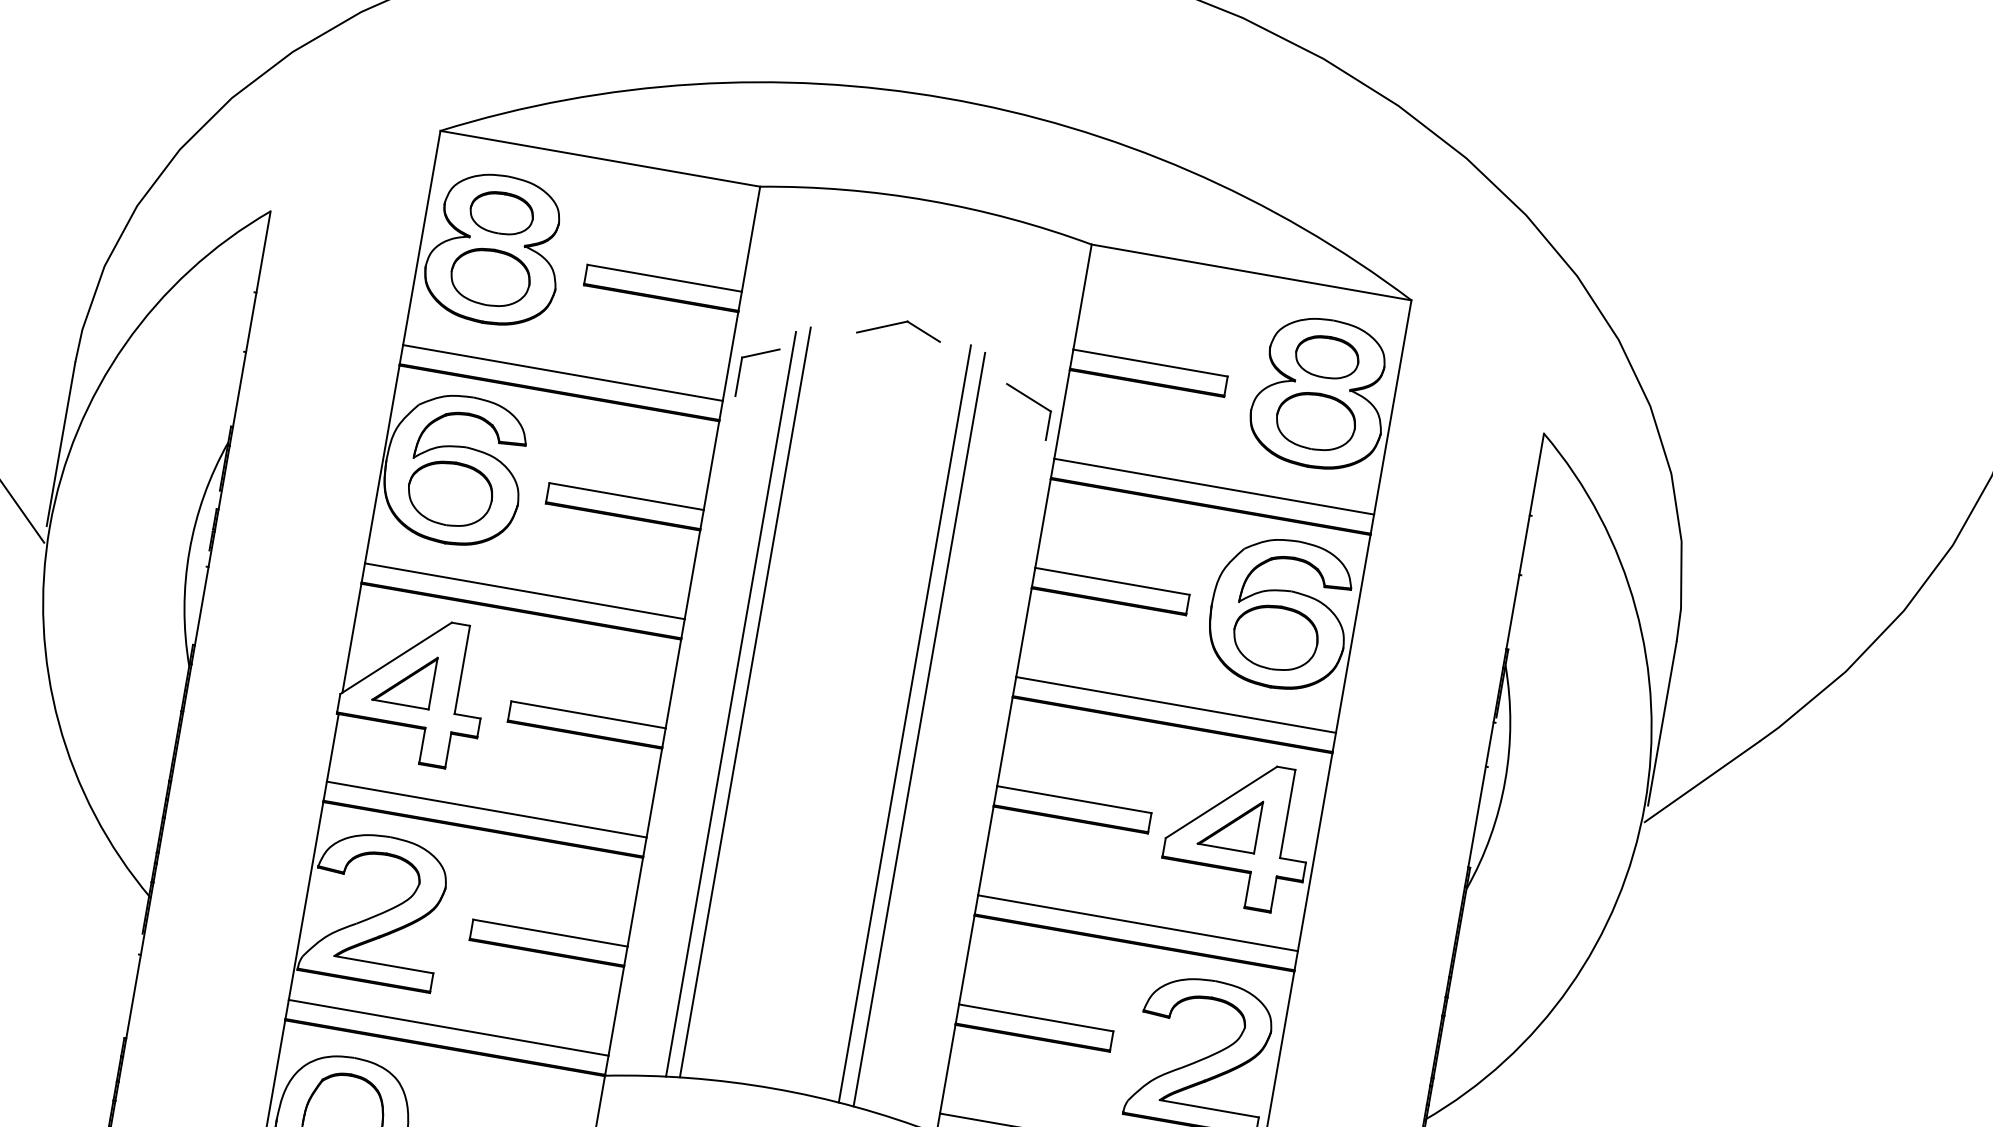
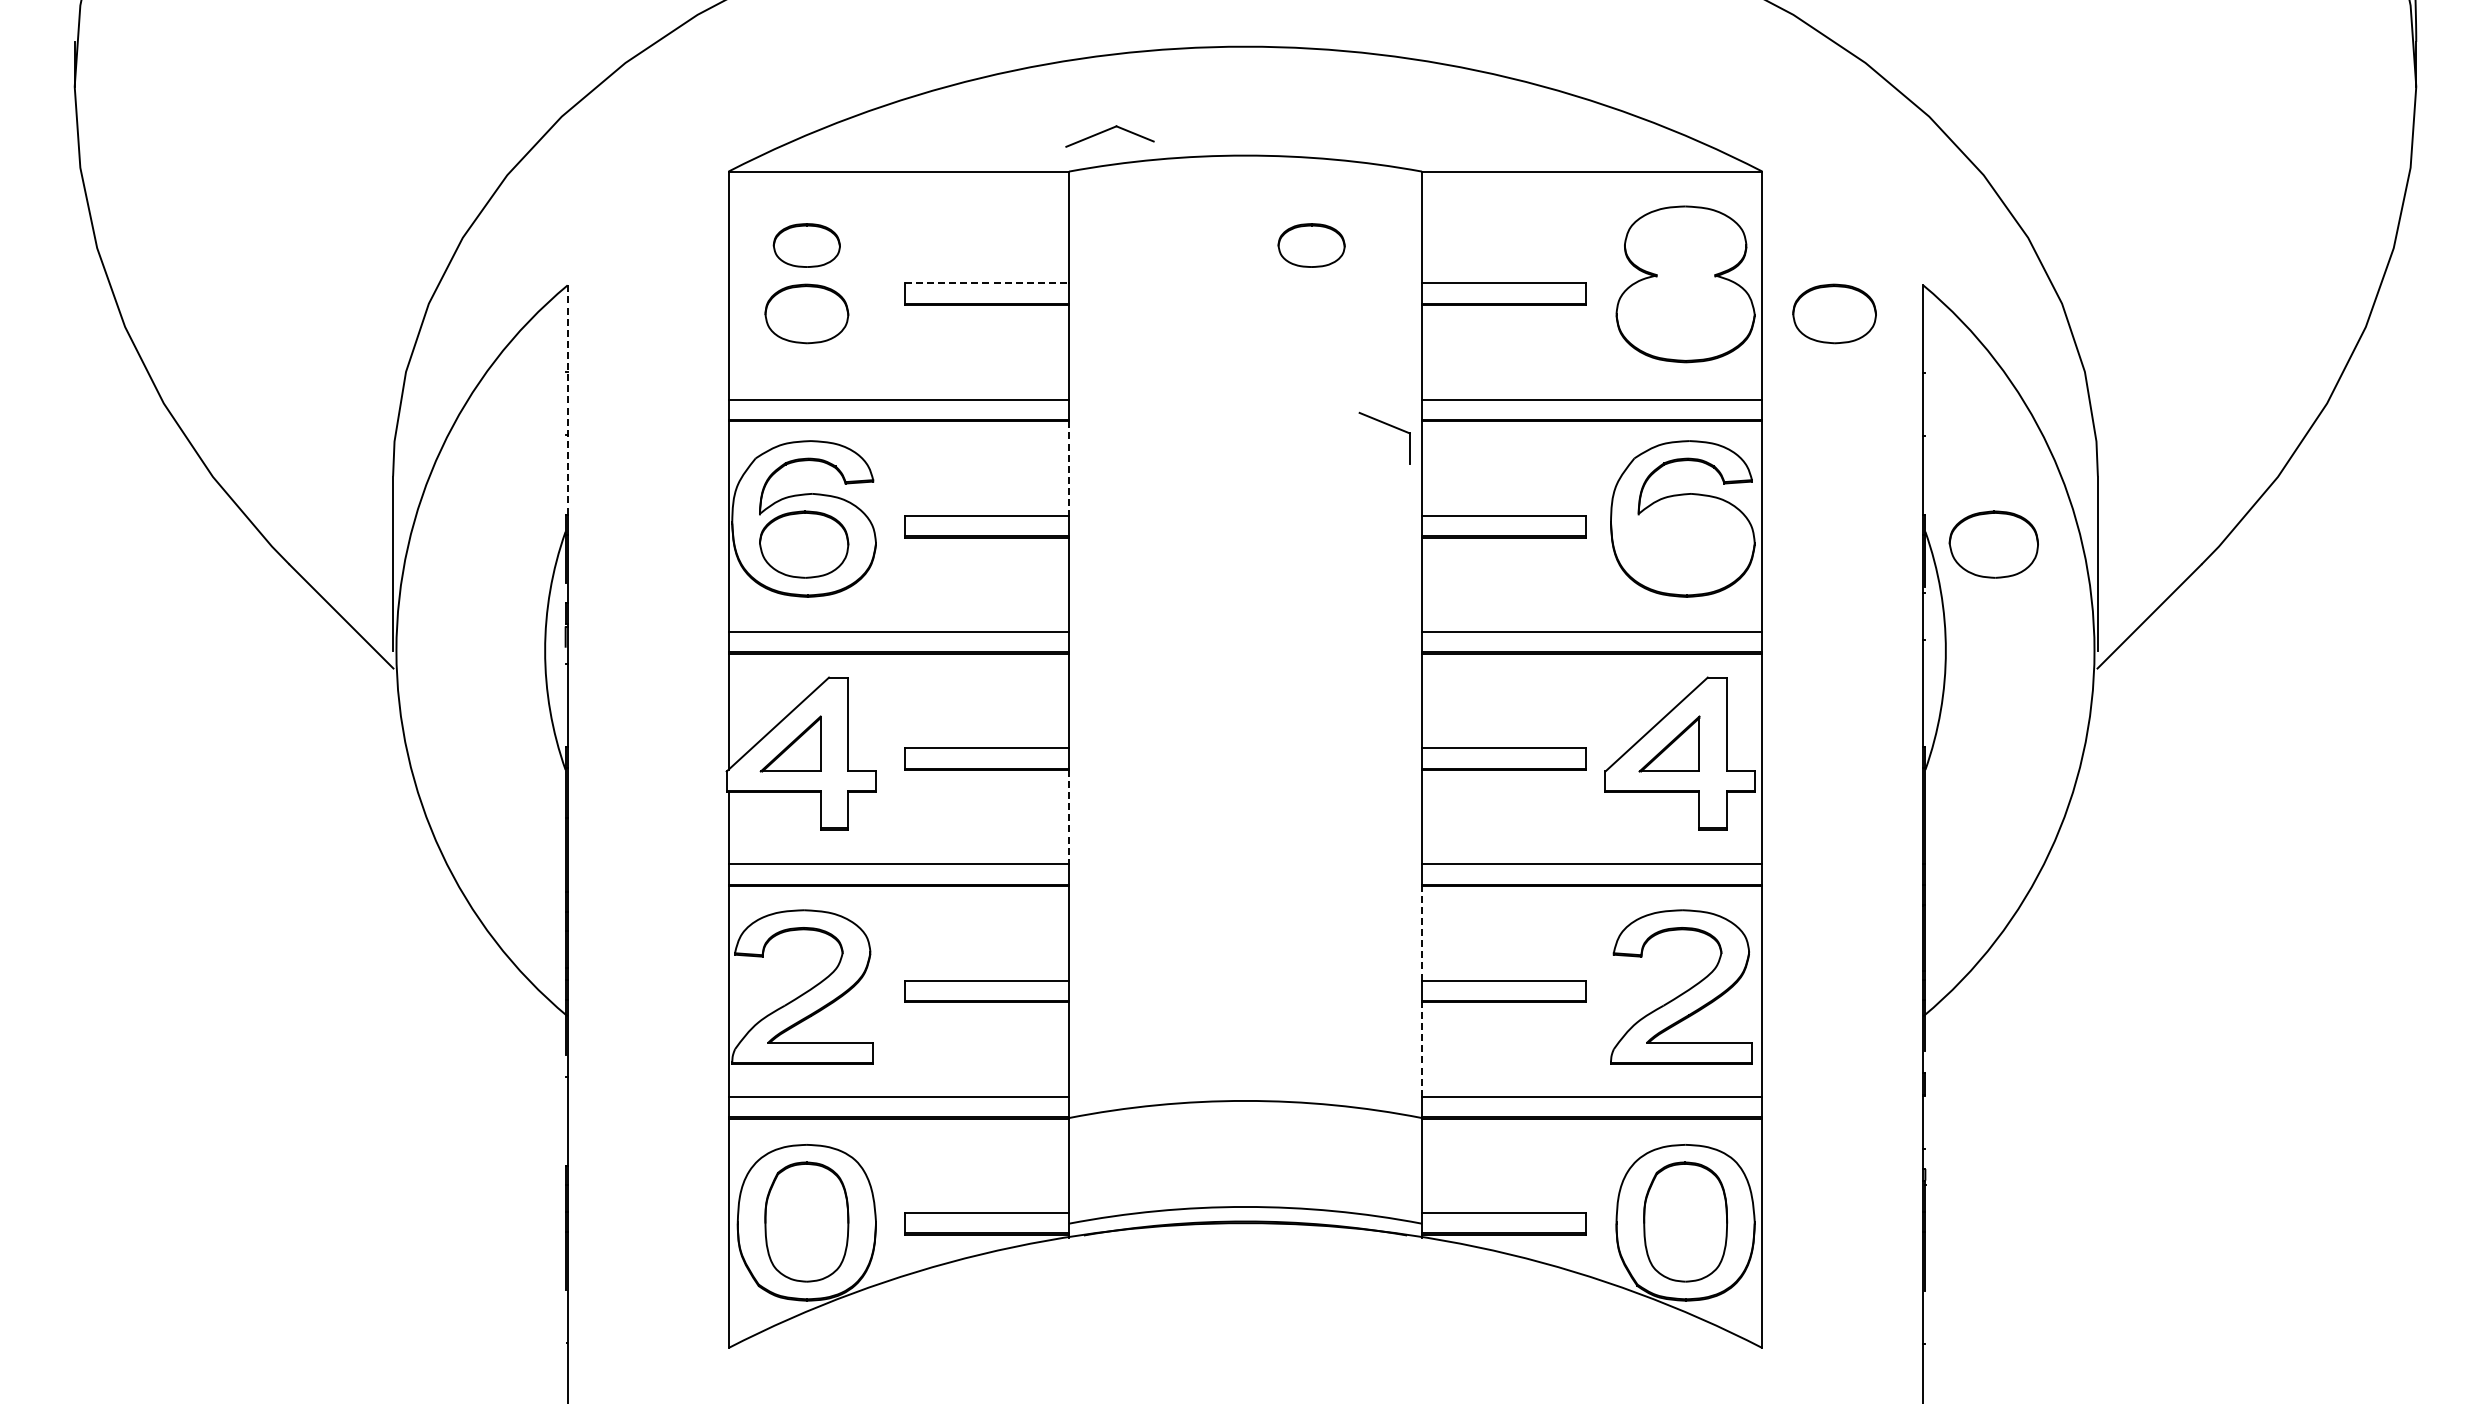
part: (495, 249) -> (806, 284), removed
line: (665, 278) -> (987, 283), solid -> dashed
line: (251, 319) -> (567, 400), solid -> dashed
part: (899, 329) -> (1109, 136), moved
part: (752, 356) -> (1091, 348), removed
part: (1327, 357) -> (1311, 245), moved
part: (1032, 401) -> (1389, 426), moved
part: (1316, 421) -> (1834, 313), moved
line: (711, 466) -> (1069, 469), solid -> dashed
part: (1275, 637) -> (1993, 544), moved
line: (745, 702) -> (1146, 707), removed
line: (731, 704) -> (1132, 711), removed
line: (905, 723) -> (1315, 700), removed
line: (919, 729) -> (1331, 703), removed
line: (654, 793) -> (1069, 817), solid -> dashed
line: (966, 959) -> (1421, 932), solid -> dashed
line: (947, 1069) -> (1421, 1049), solid -> dashed

